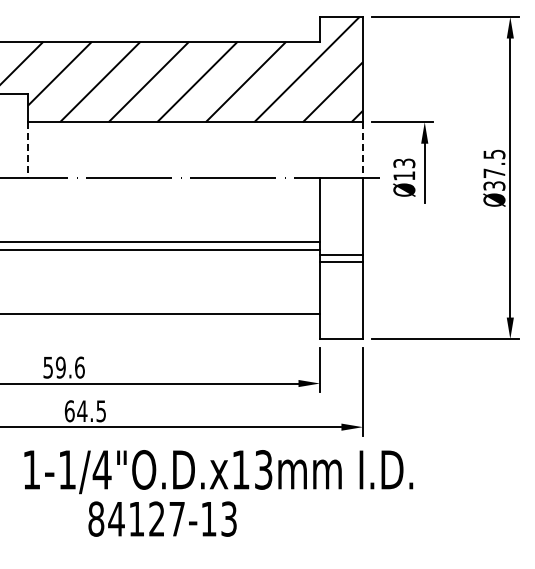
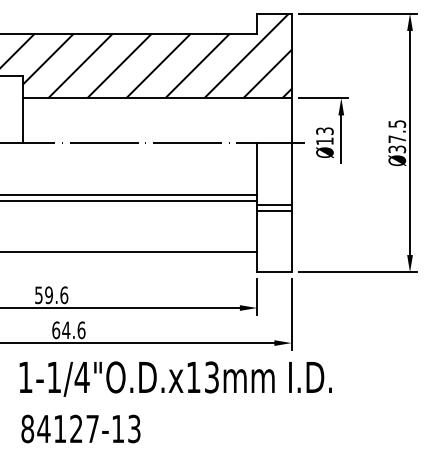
line: (28, 150) -> (23, 120), dashed -> solid
line: (362, 150) -> (291, 120), dashed -> solid
text: (101, 411) -> (81, 330), 64.5 -> 64.6
text: (162, 518) -> (80, 428), moved

